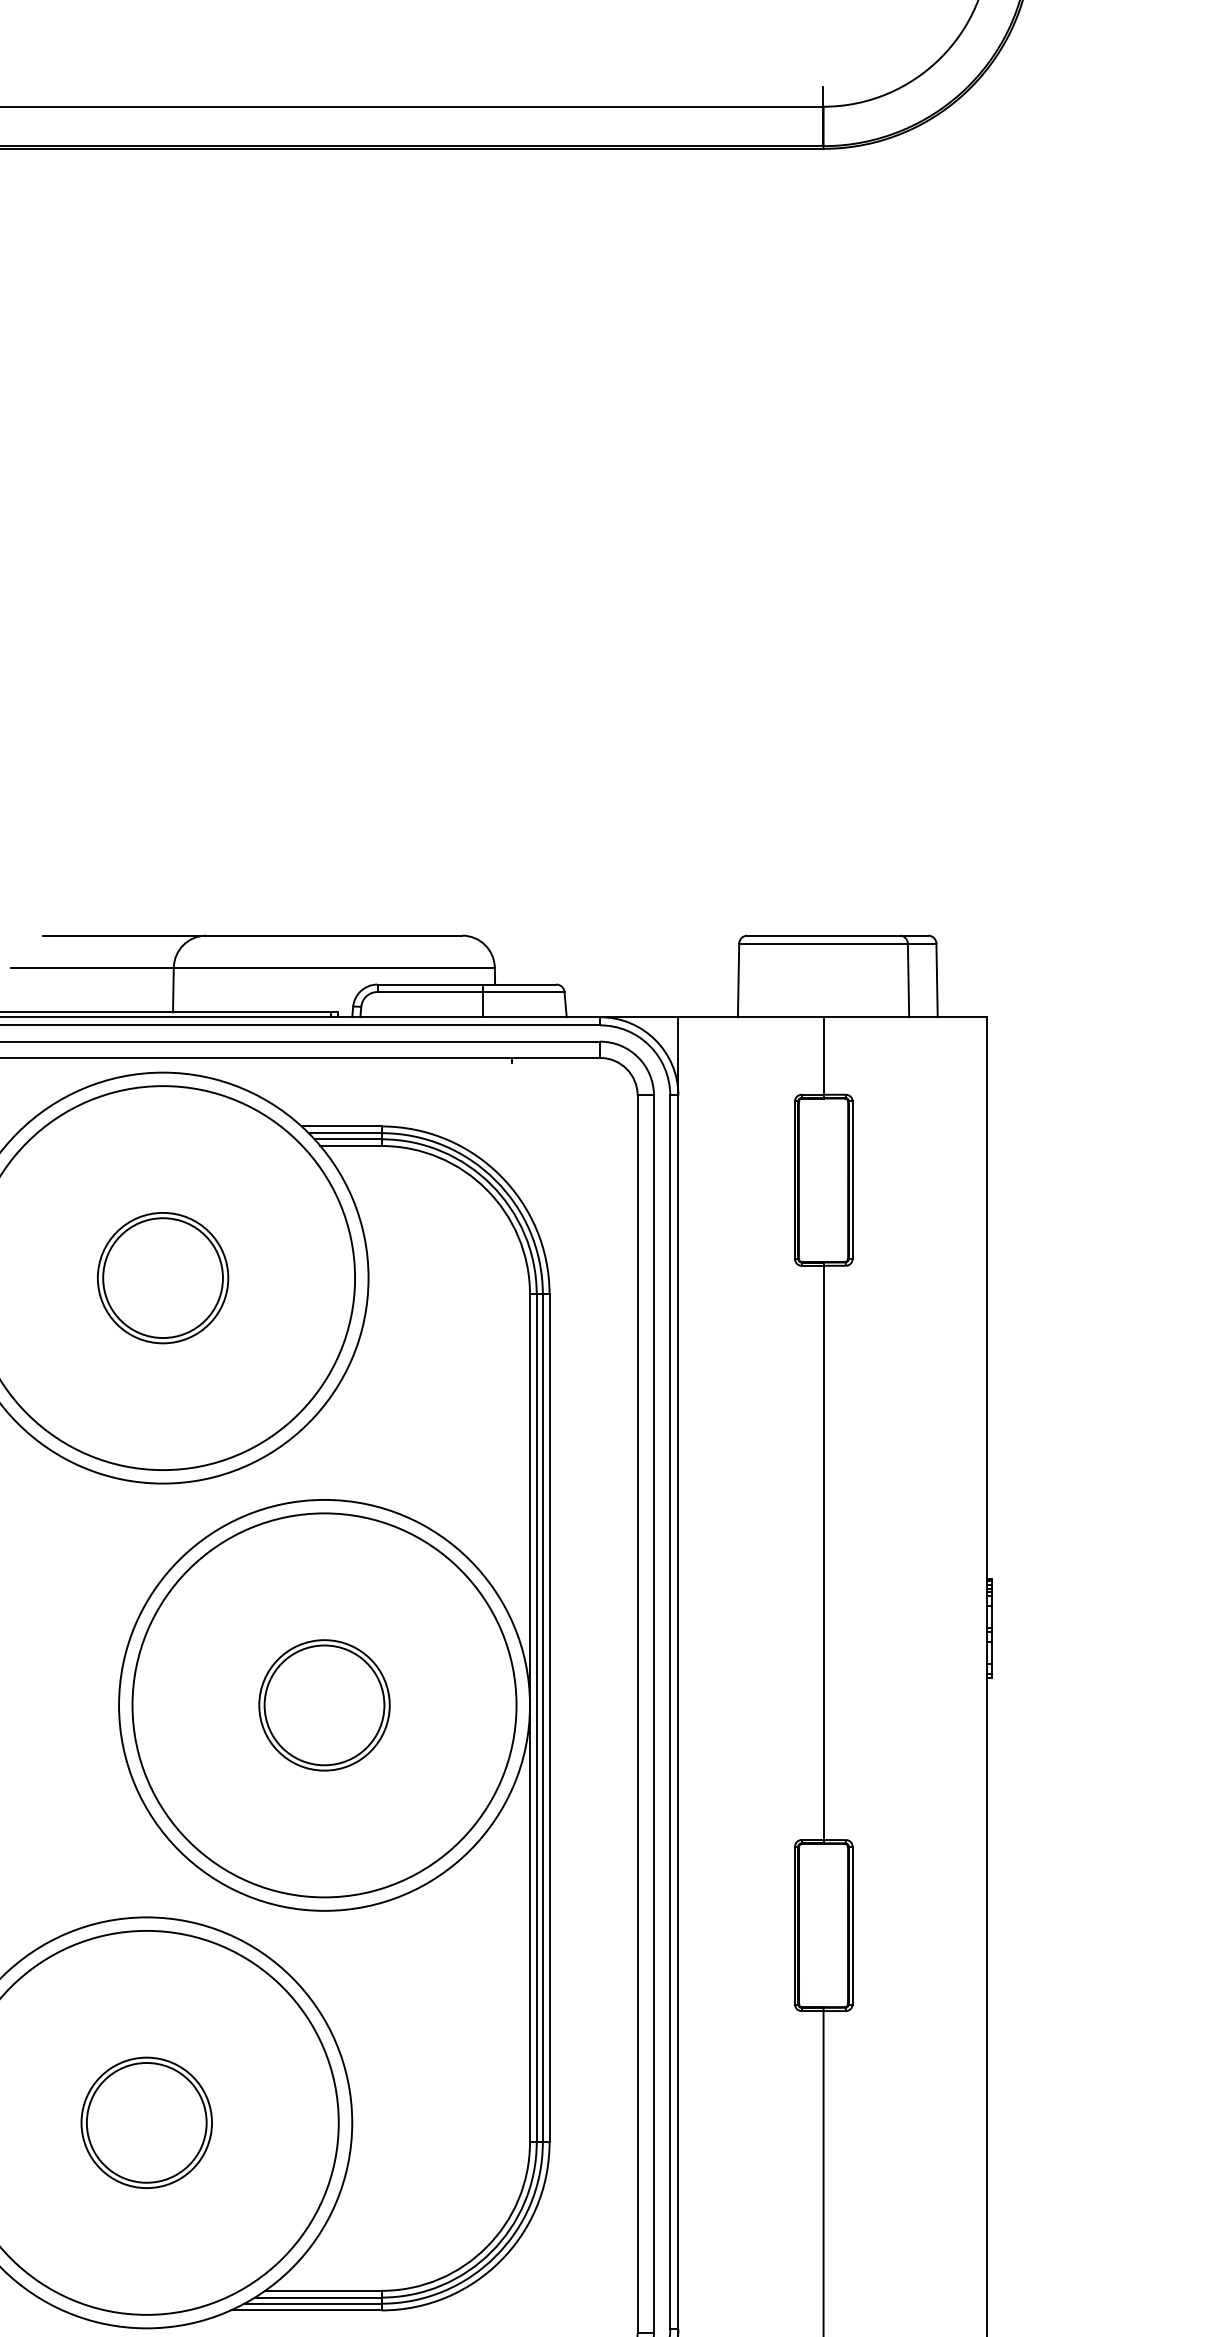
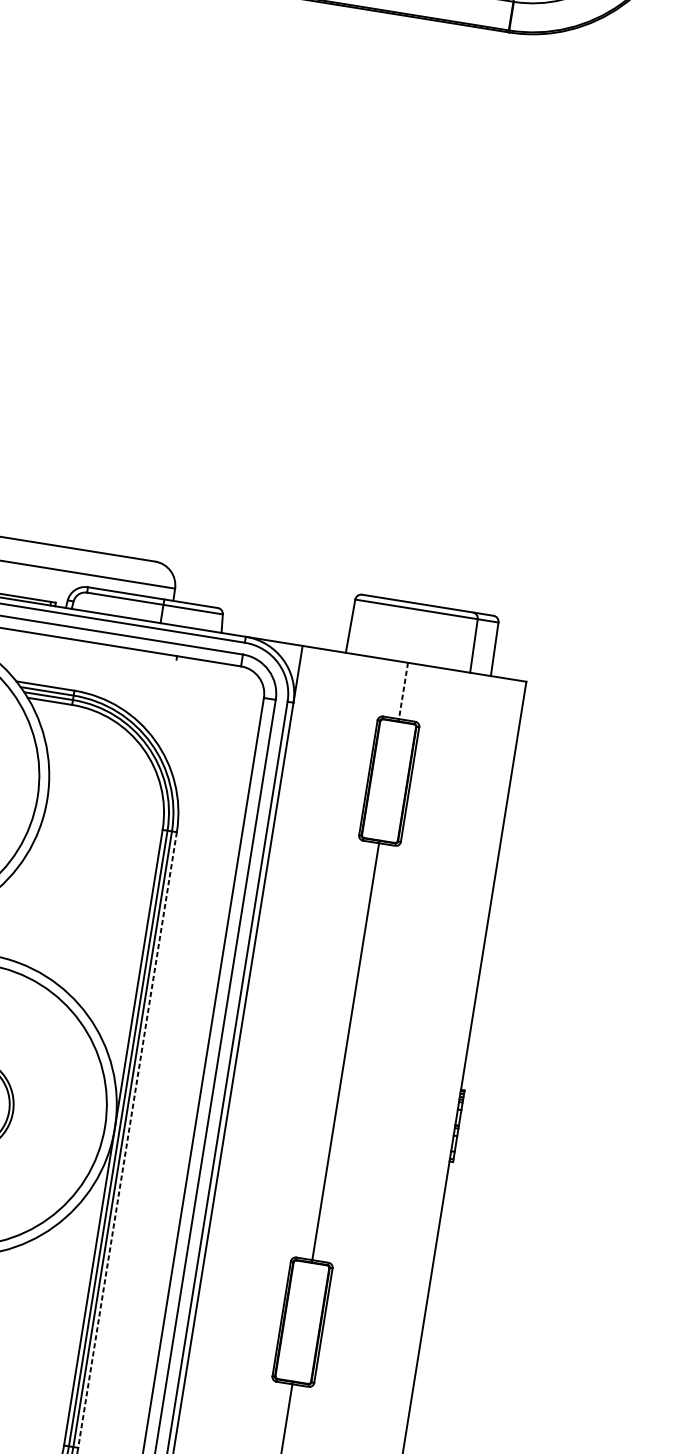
line: (823, 1058) -> (403, 692), solid -> dashed
line: (549, 1718) -> (127, 1140), solid -> dashed

